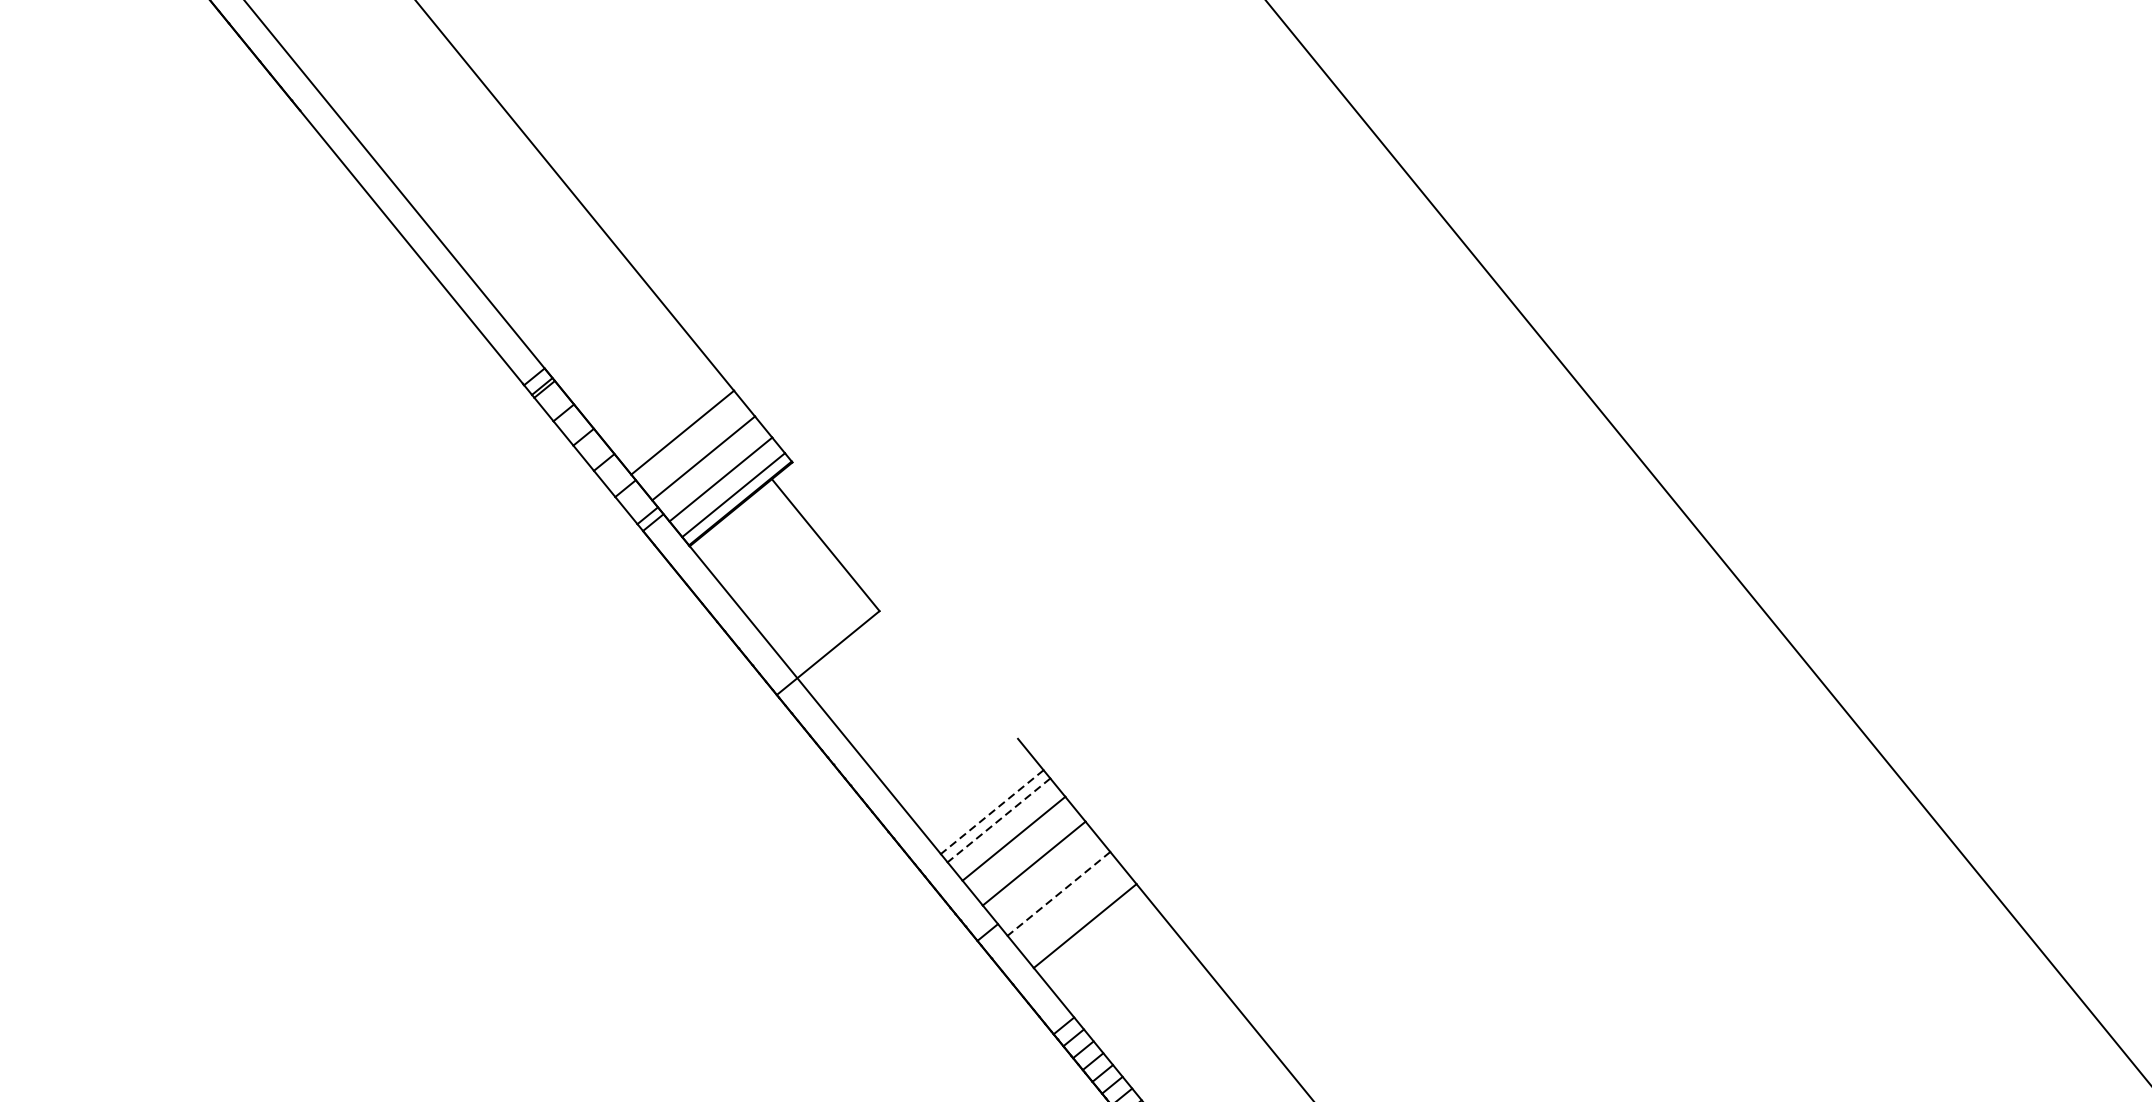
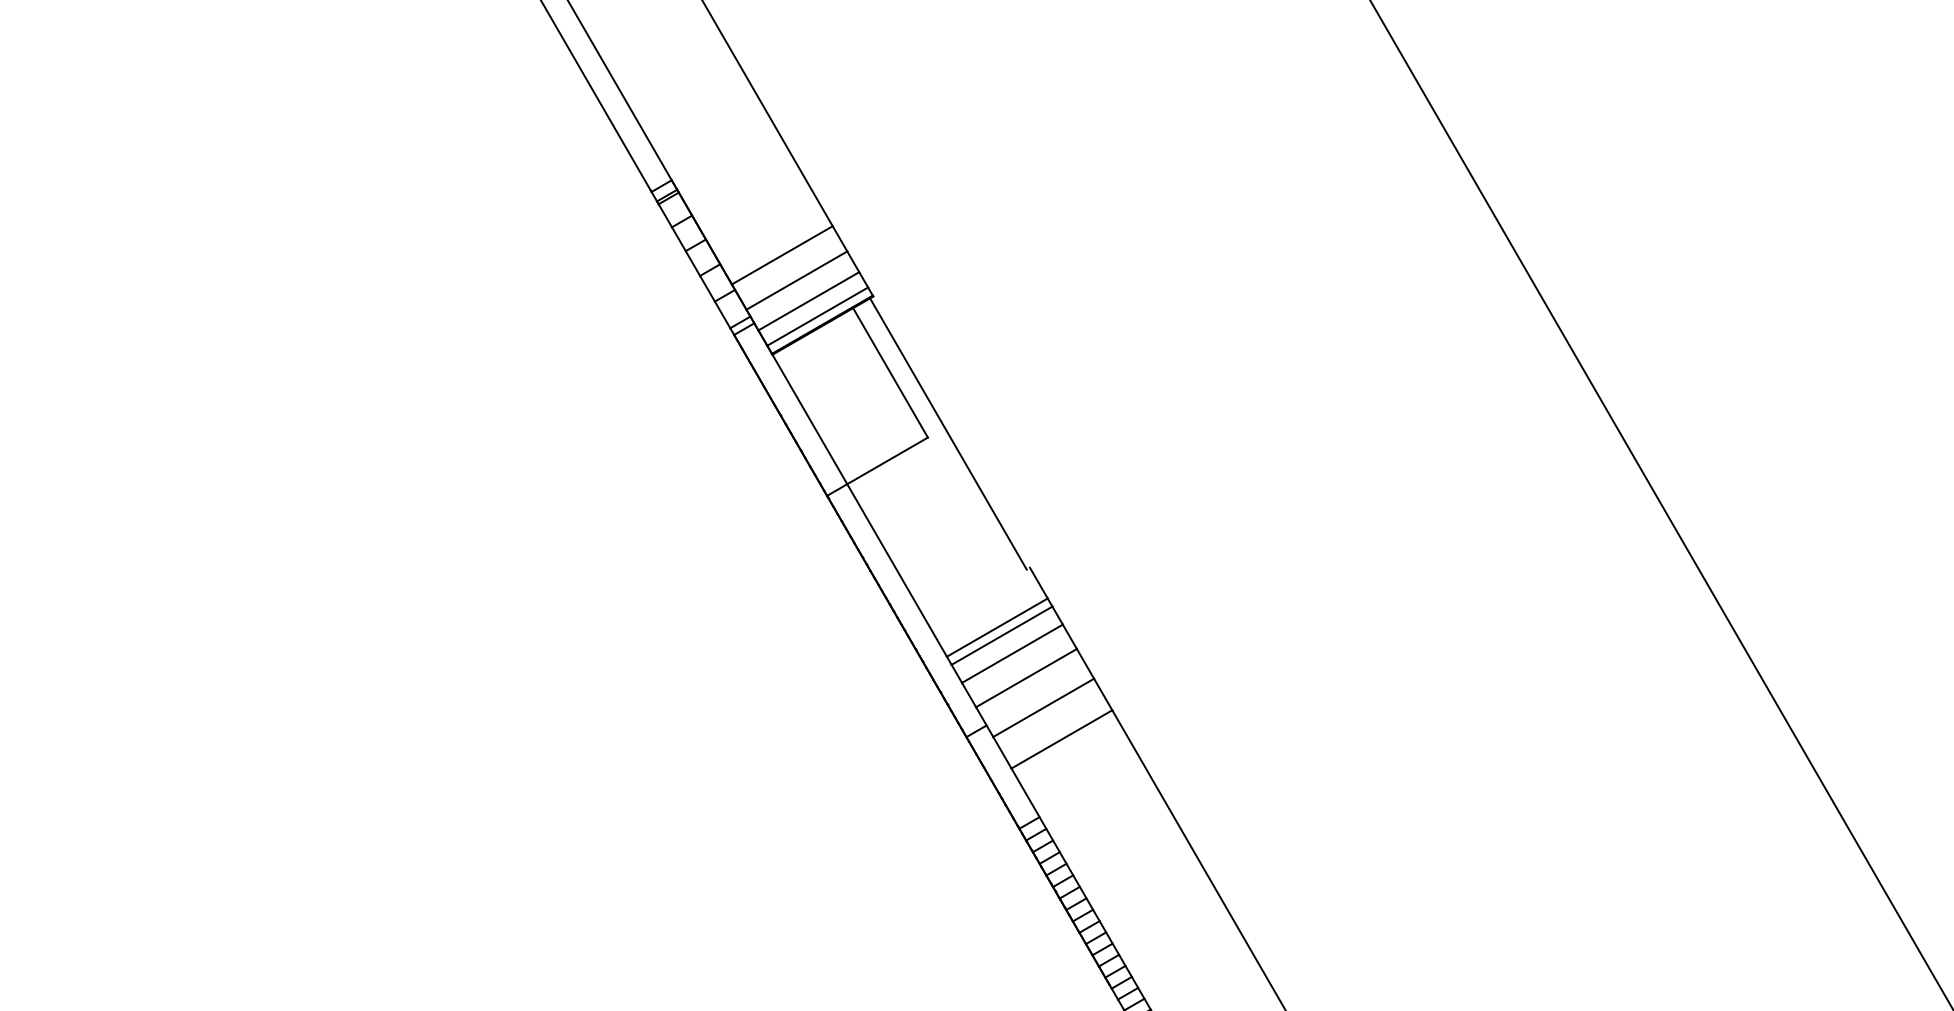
line: (901, 602) -> (948, 433), added
line: (991, 812) -> (996, 627), dashed -> solid
line: (998, 820) -> (1001, 635), dashed -> solid
line: (1058, 894) -> (1043, 708), dashed -> solid

